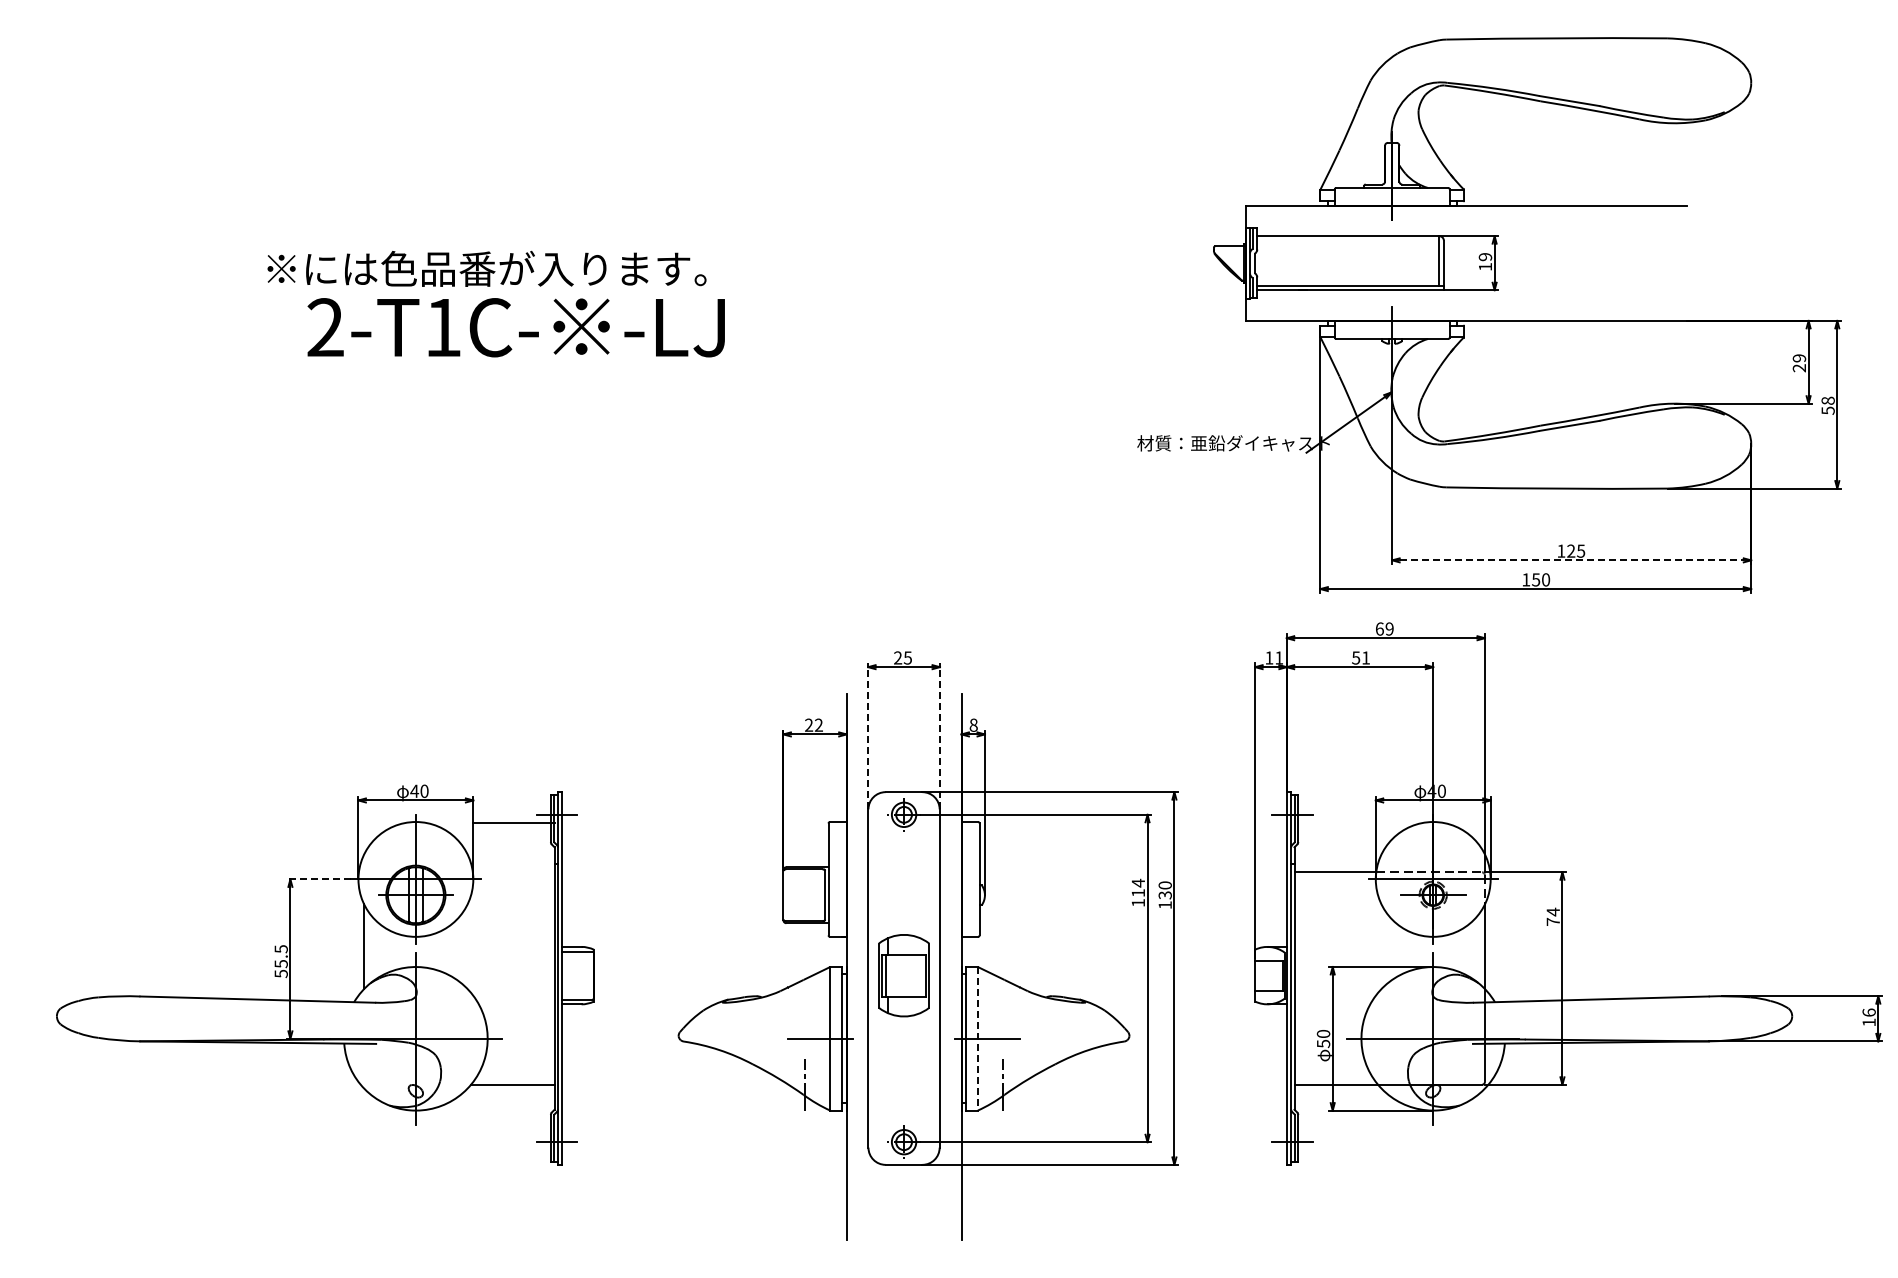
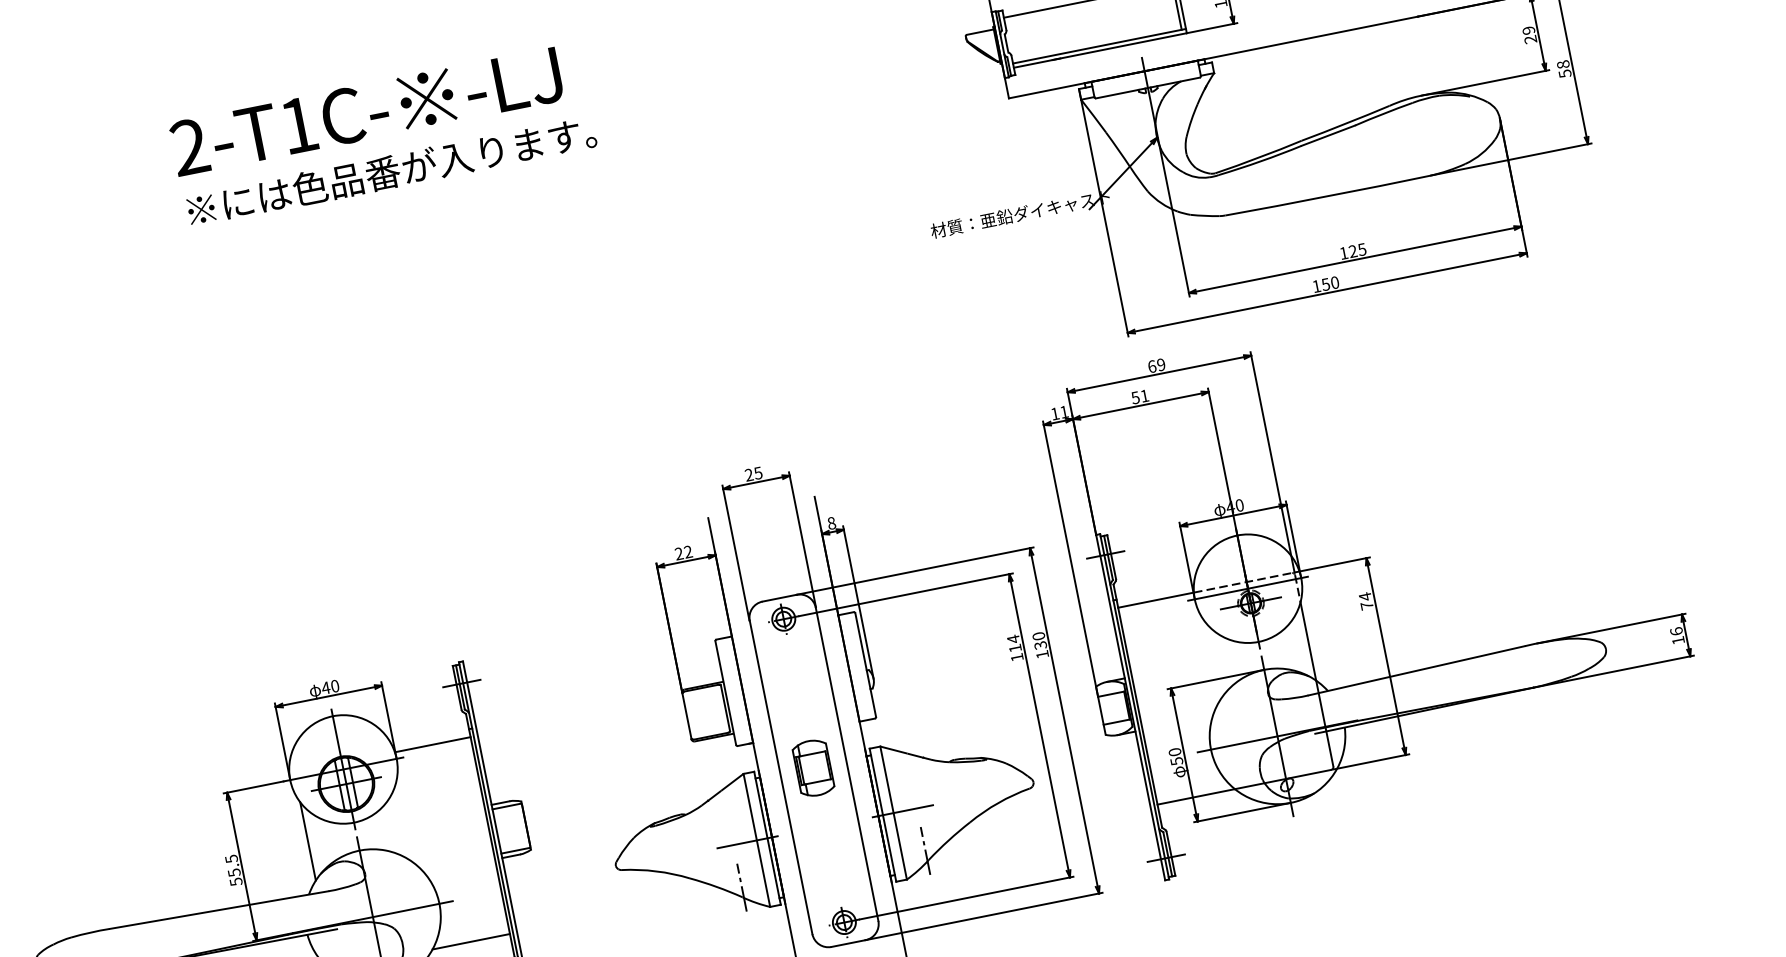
text: (486, 268) -> (391, 171), moved
text: (515, 327) -> (365, 111), moved
line: (1572, 560) -> (1355, 259), dashed -> solid
line: (868, 736) -> (736, 553), dashed -> solid
line: (939, 736) -> (802, 540), dashed -> solid
line: (513, 823) -> (432, 744), moved
line: (318, 879) -> (253, 787), dashed -> solid
part: (1568, 893) -> (1375, 576), moved
part: (903, 975) -> (813, 768), size x0.71
line: (977, 1038) -> (893, 812), dashed -> solid

